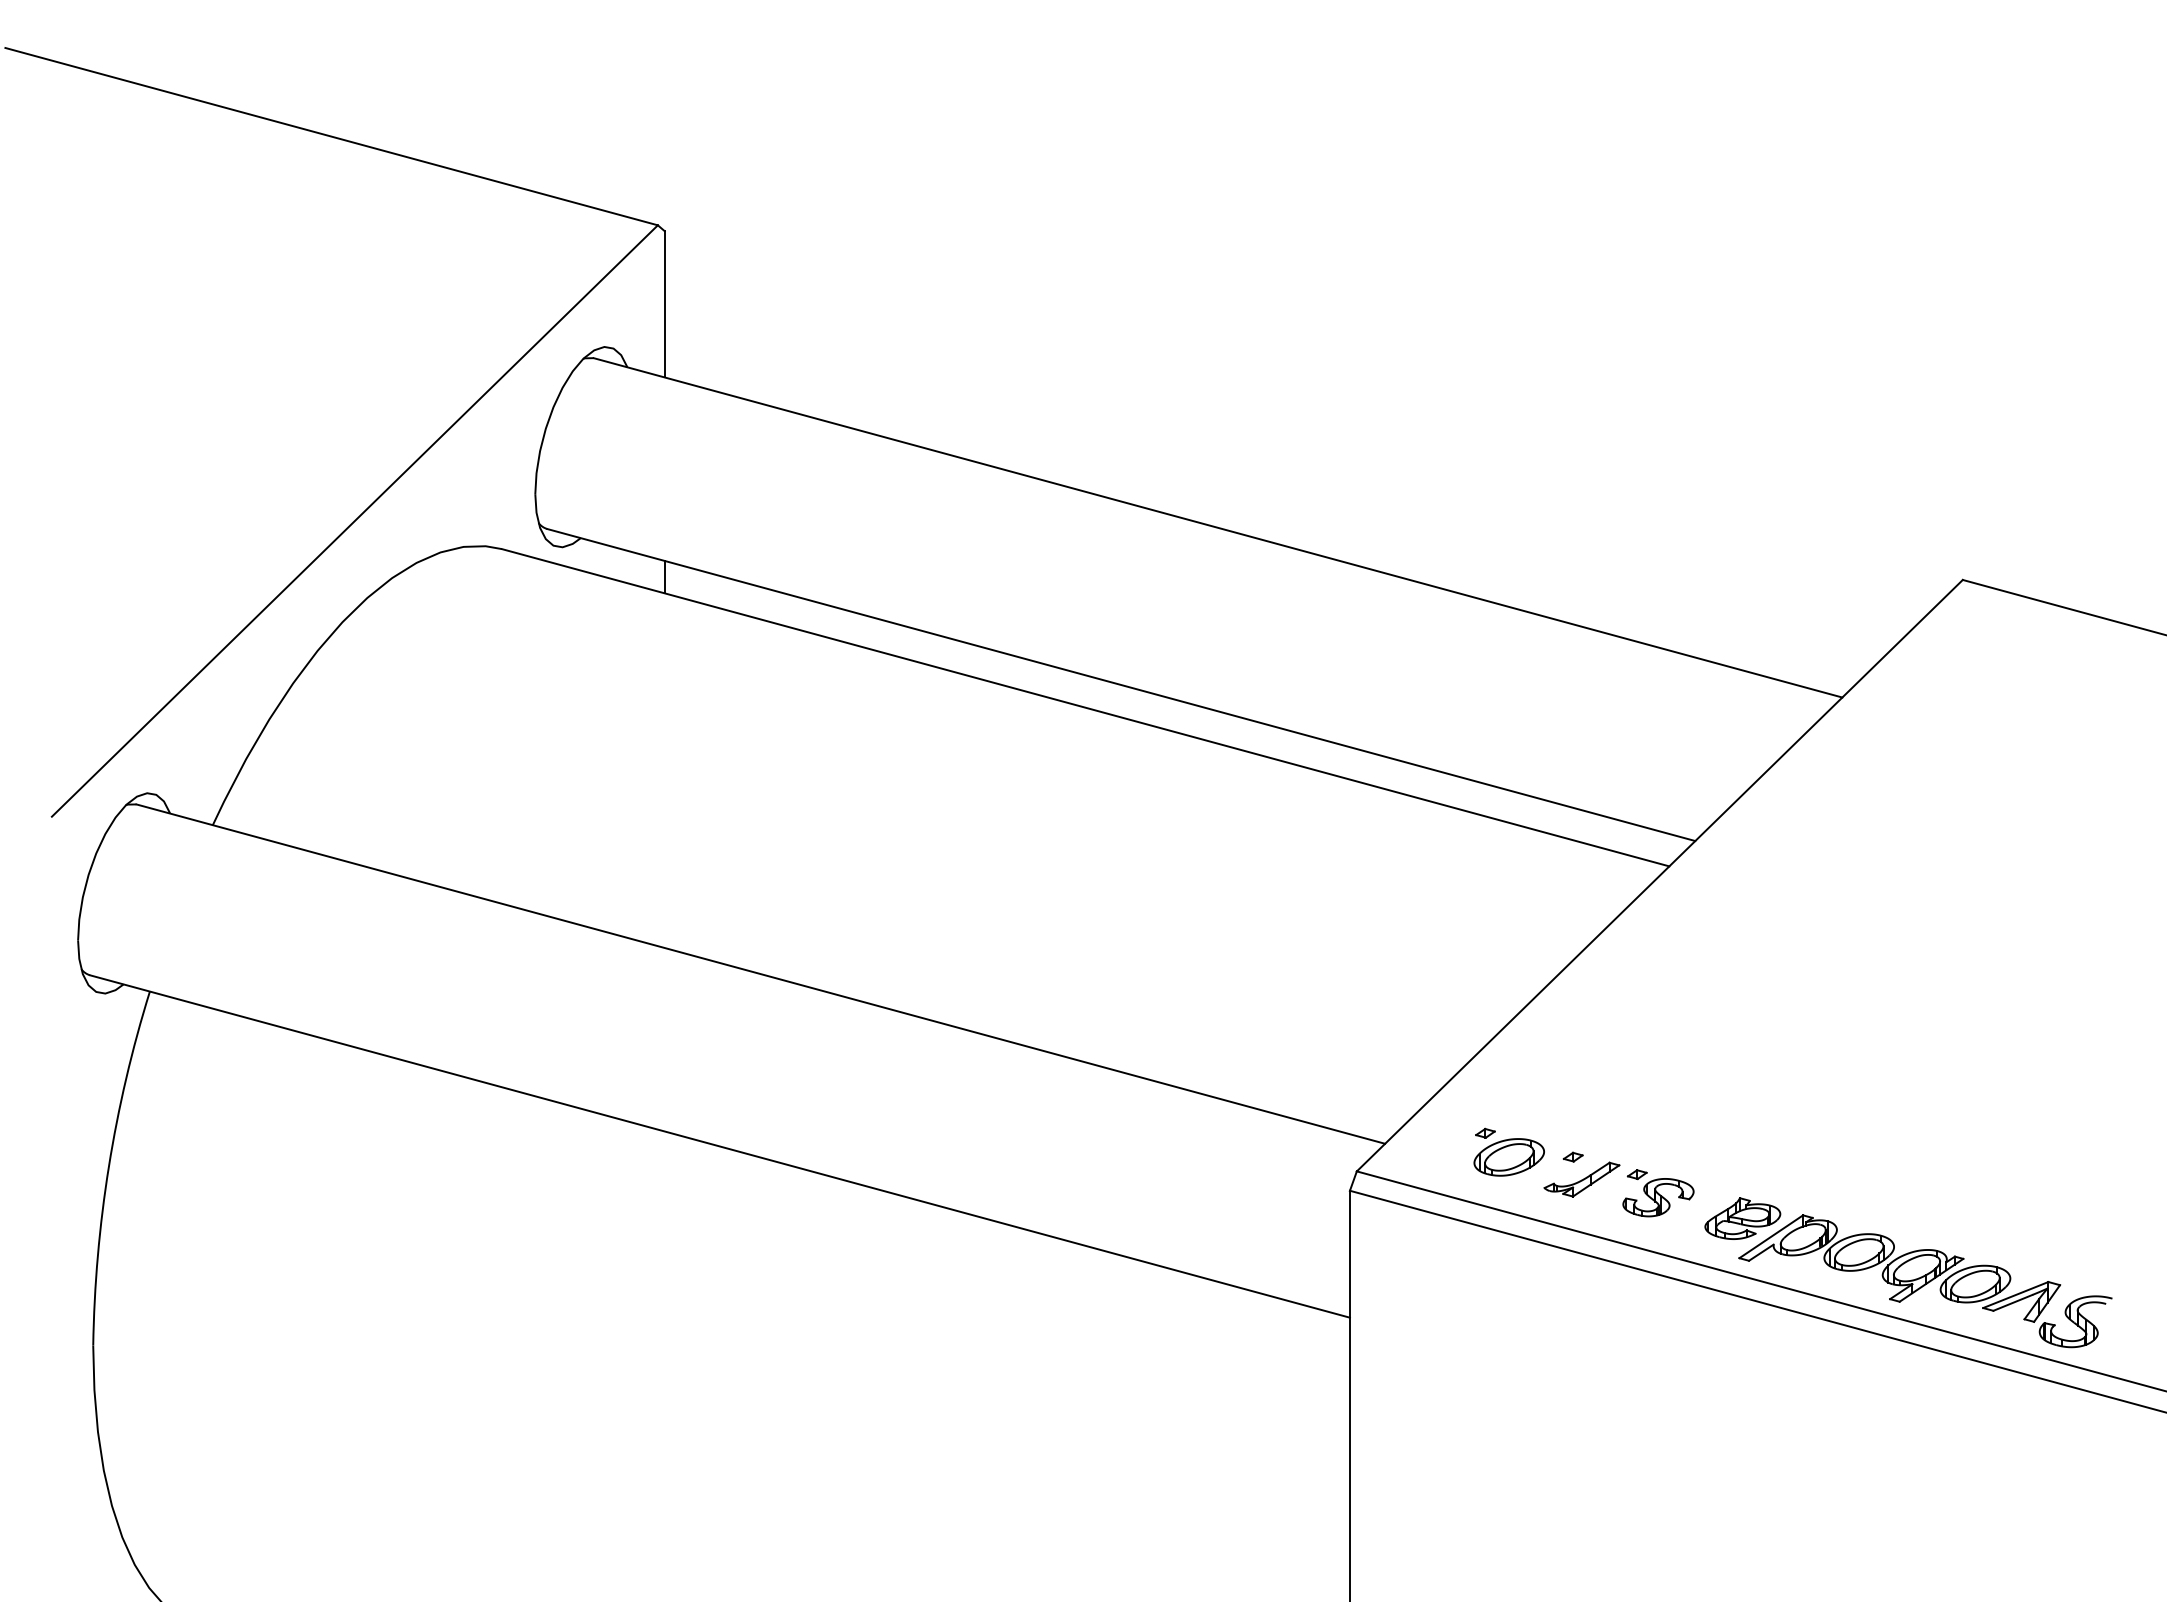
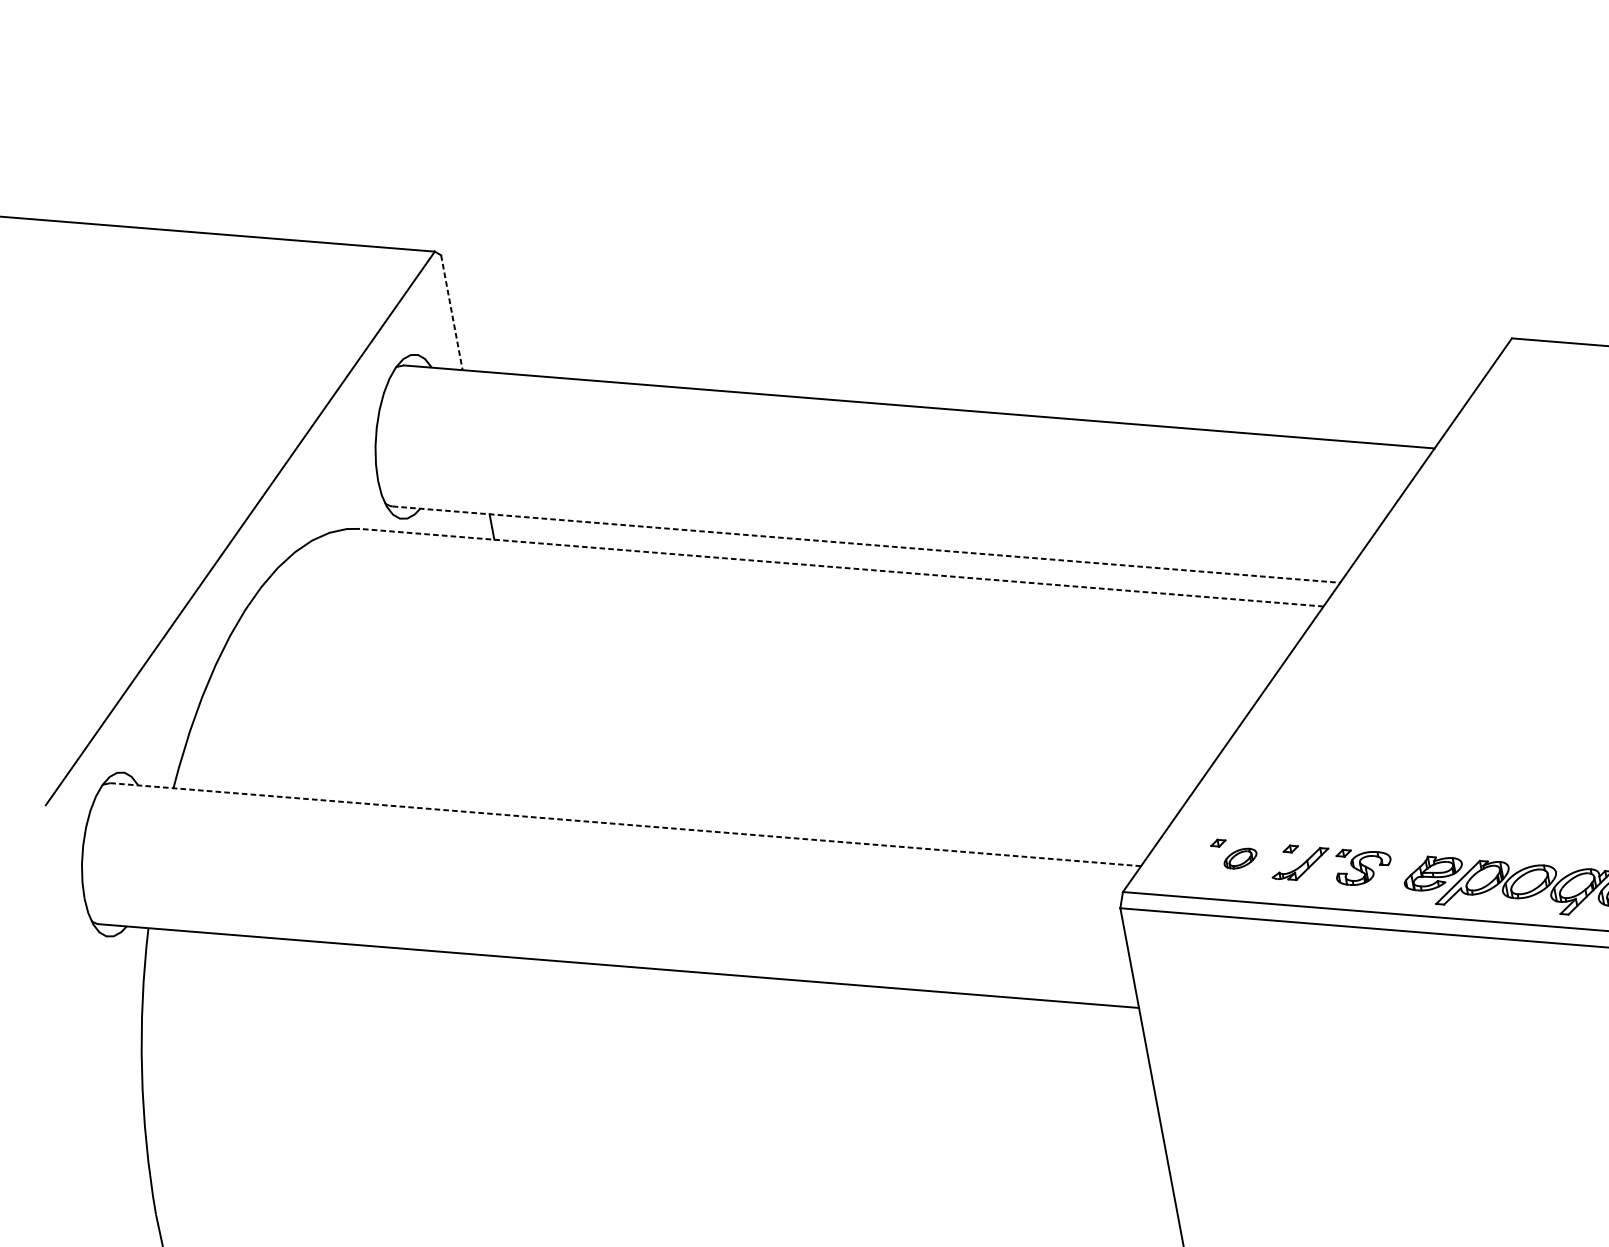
line: (664, 304) -> (451, 312), solid -> dashed
line: (1121, 685) -> (866, 544), solid -> dashed
line: (1085, 707) -> (841, 567), solid -> dashed
line: (760, 974) -> (625, 825), solid -> dashed
part: (1508, 1157) -> (1240, 858), size x0.6

